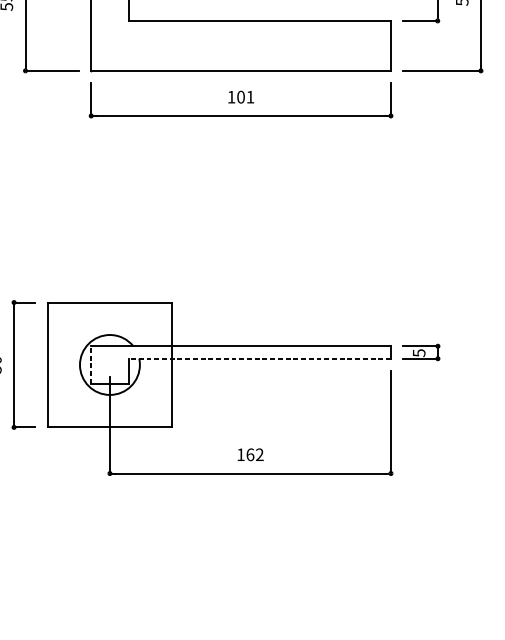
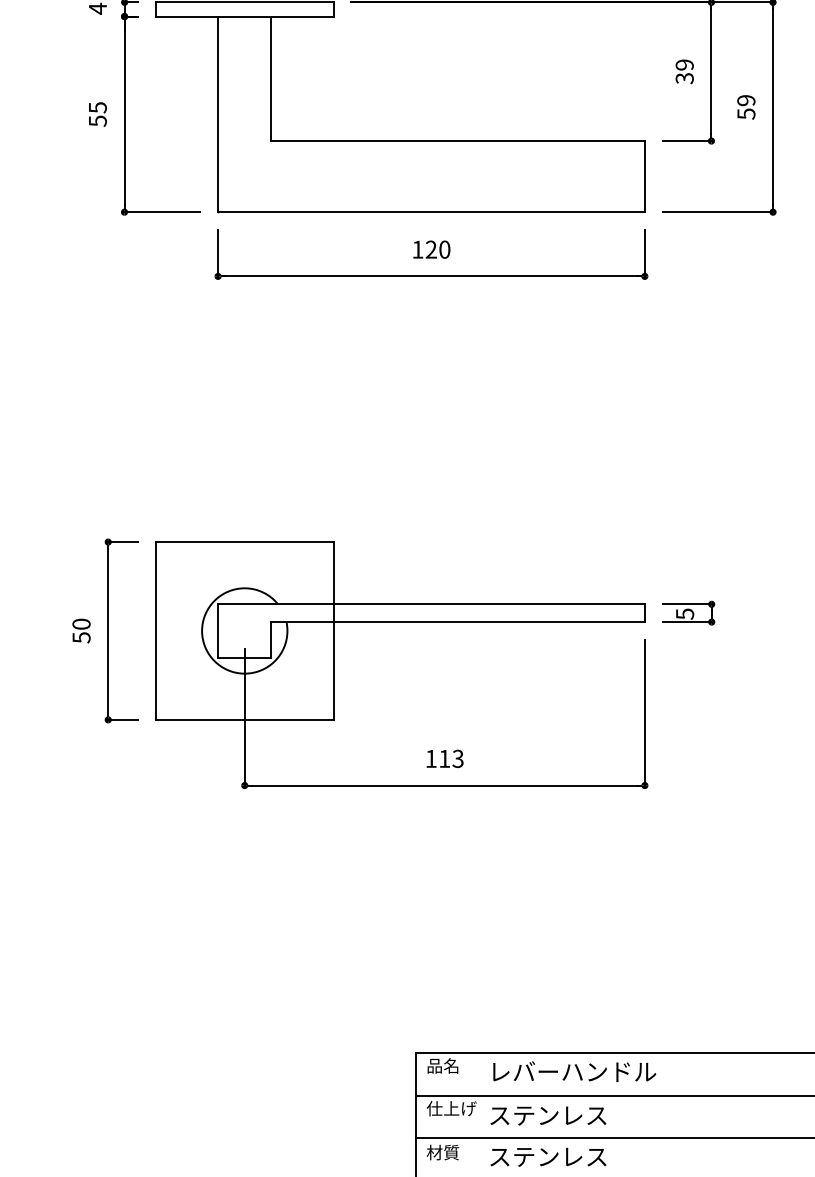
text: (245, 97) -> (437, 249), 101 -> 120
line: (260, 359) -> (458, 622), dashed -> solid
line: (91, 364) -> (218, 630), dashed -> solid
text: (255, 454) -> (451, 758), 162 -> 113

